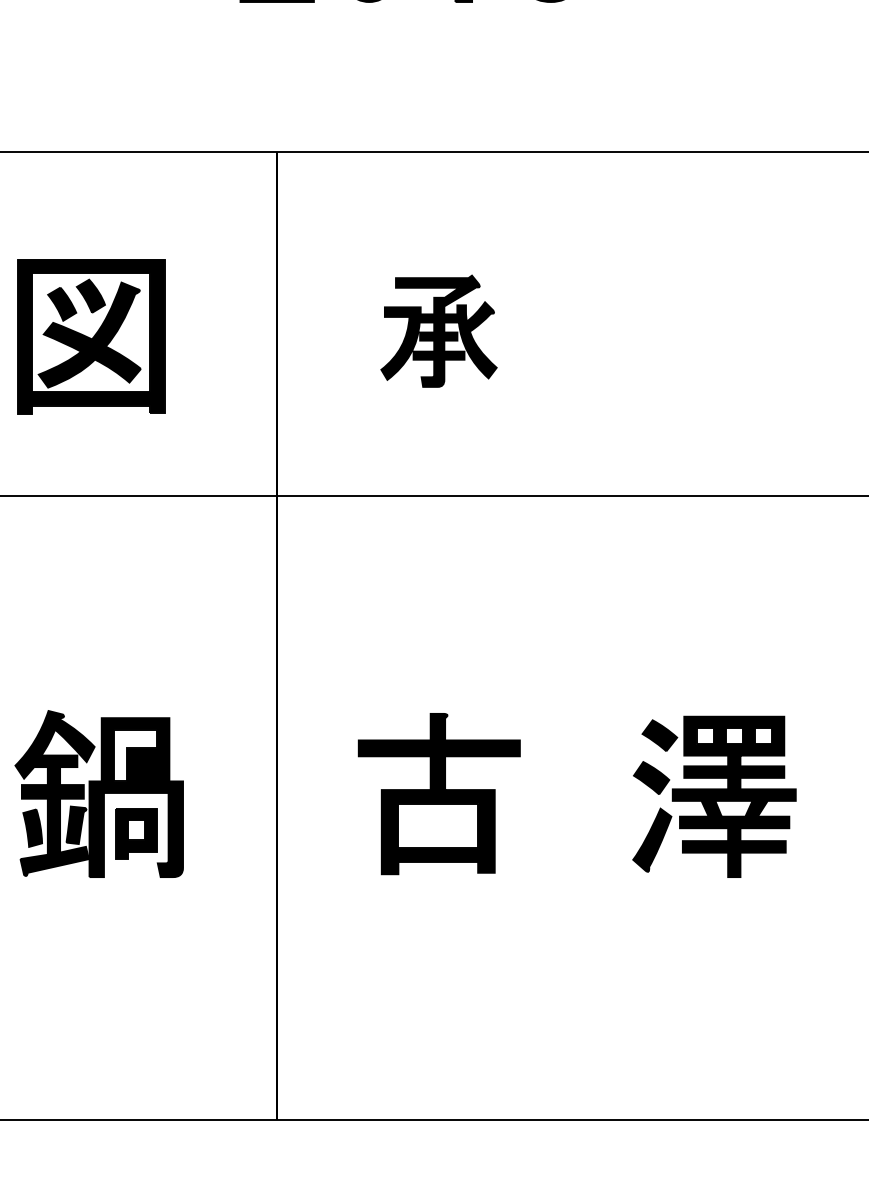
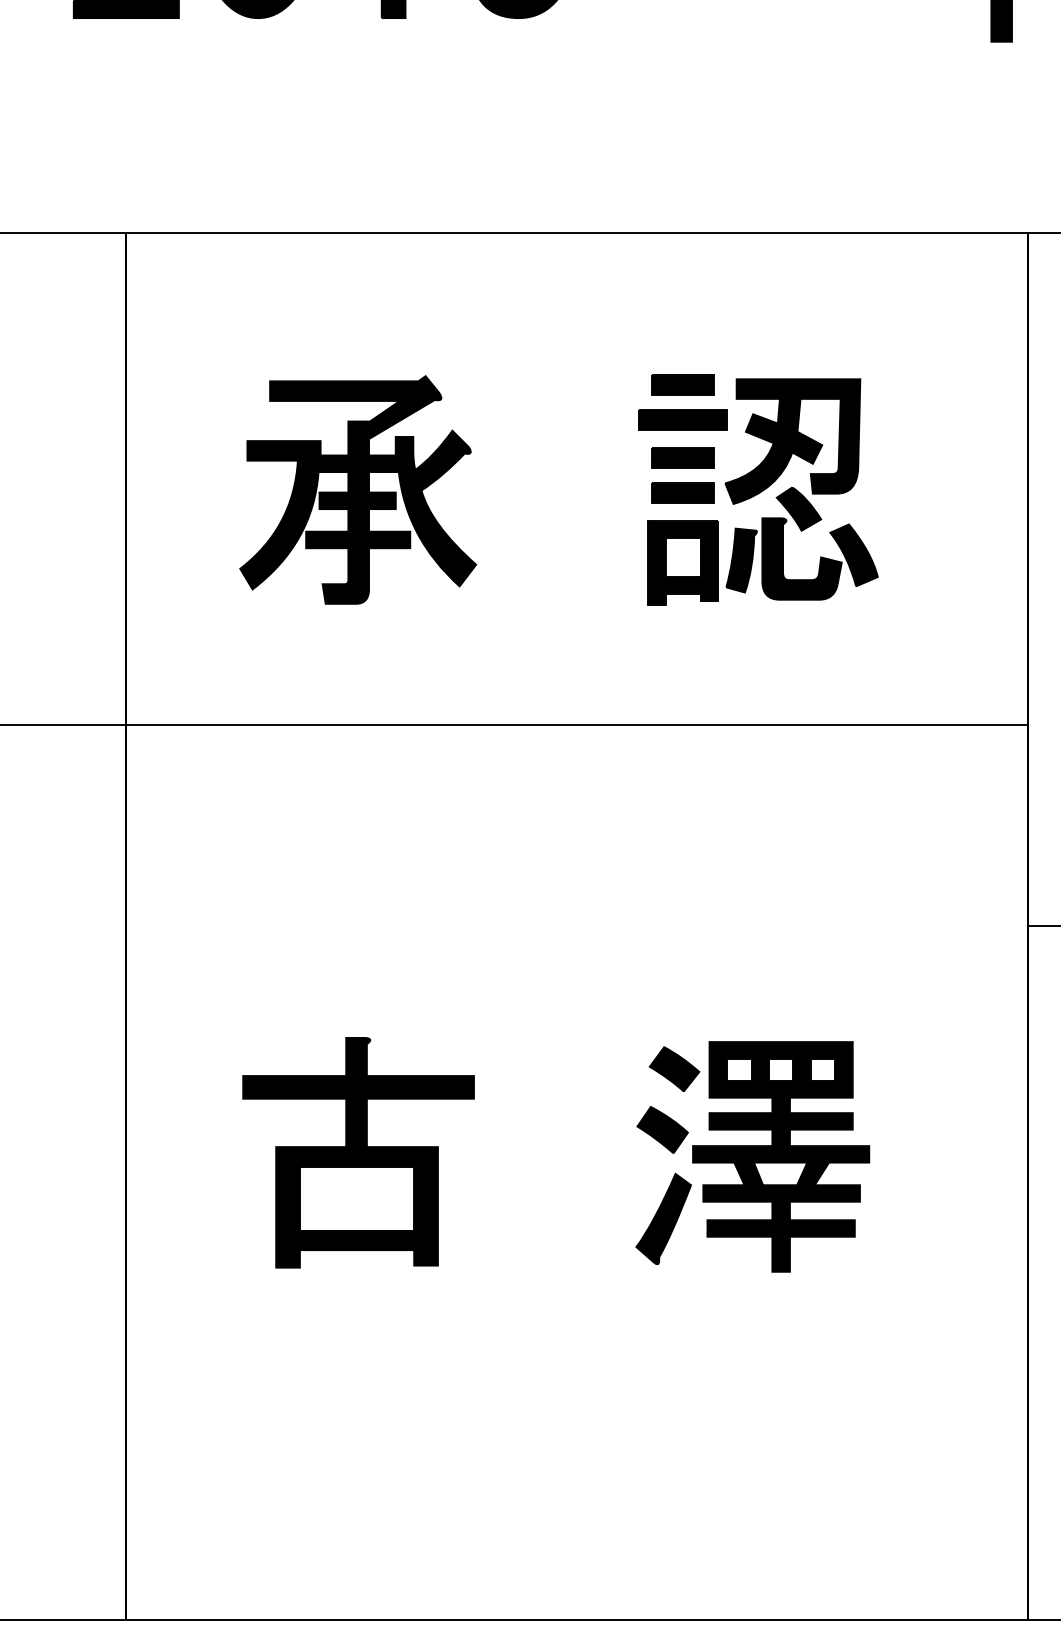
part: (438, 330) -> (357, 488), size x1.43
part: (718, 331) -> (758, 490), added

